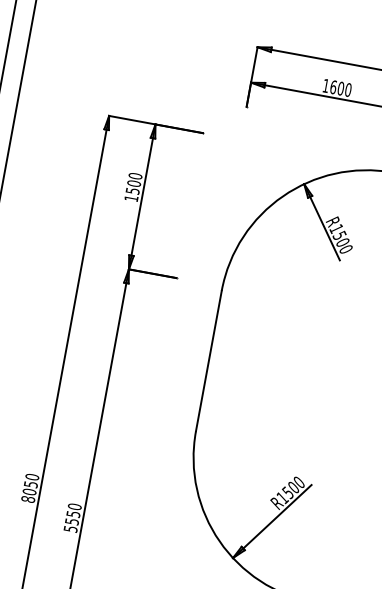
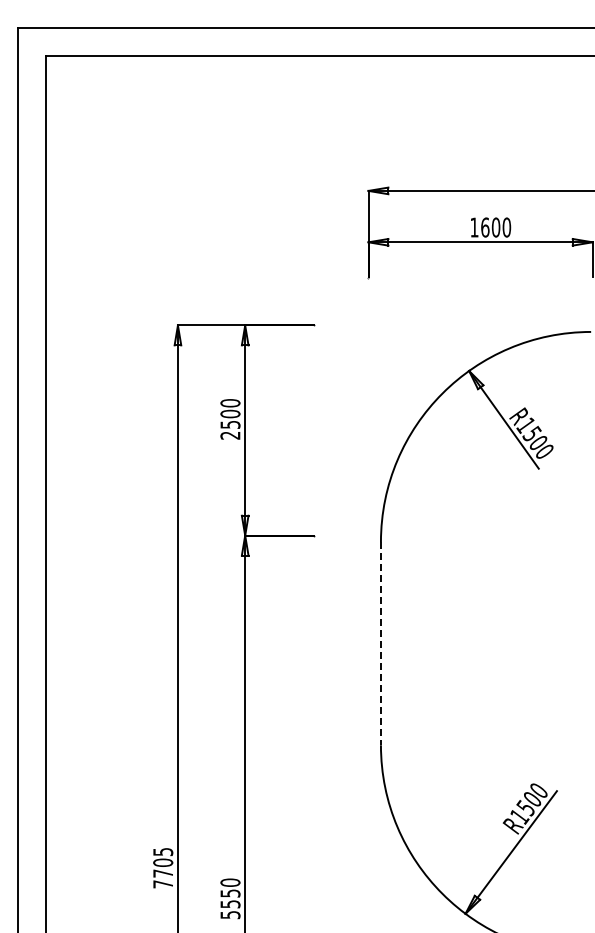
text: (131, 198) -> (230, 435), 1500 -> 2500
line: (208, 360) -> (380, 643), solid -> dashed
text: (30, 487) -> (163, 867), 8050 -> 7705

